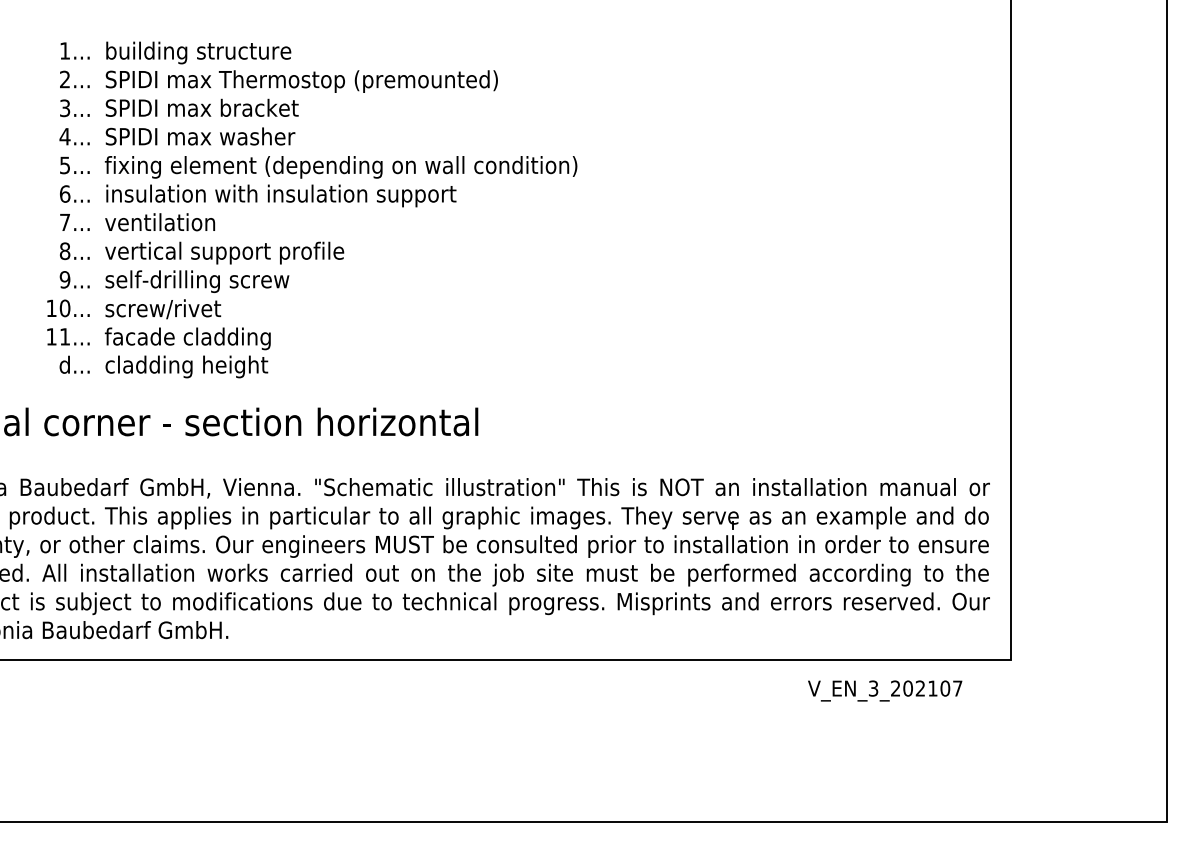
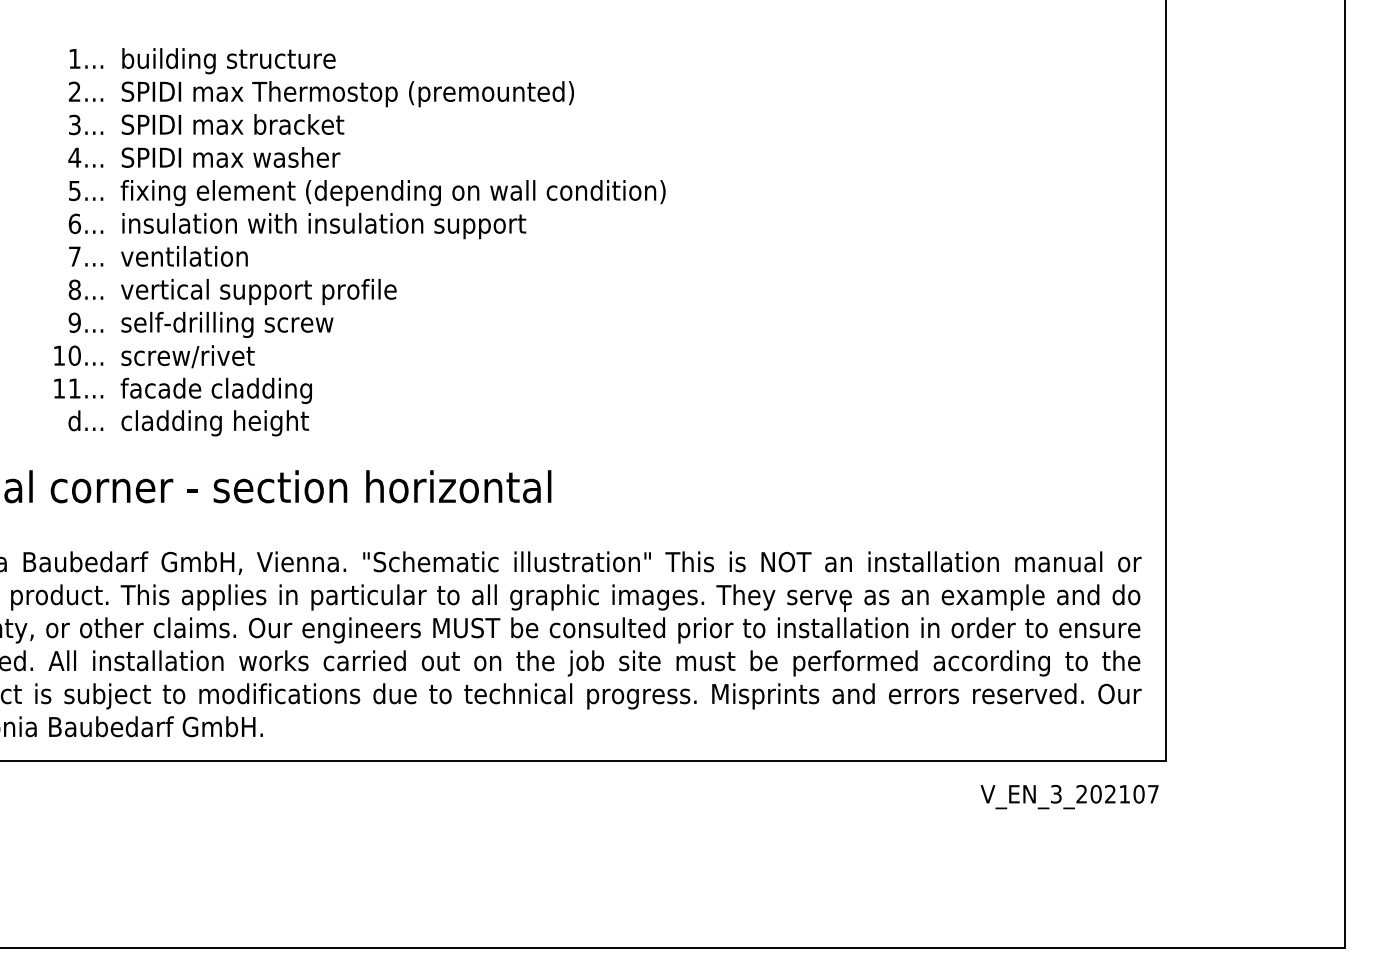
text: (885, 690) -> (1069, 796), moved

